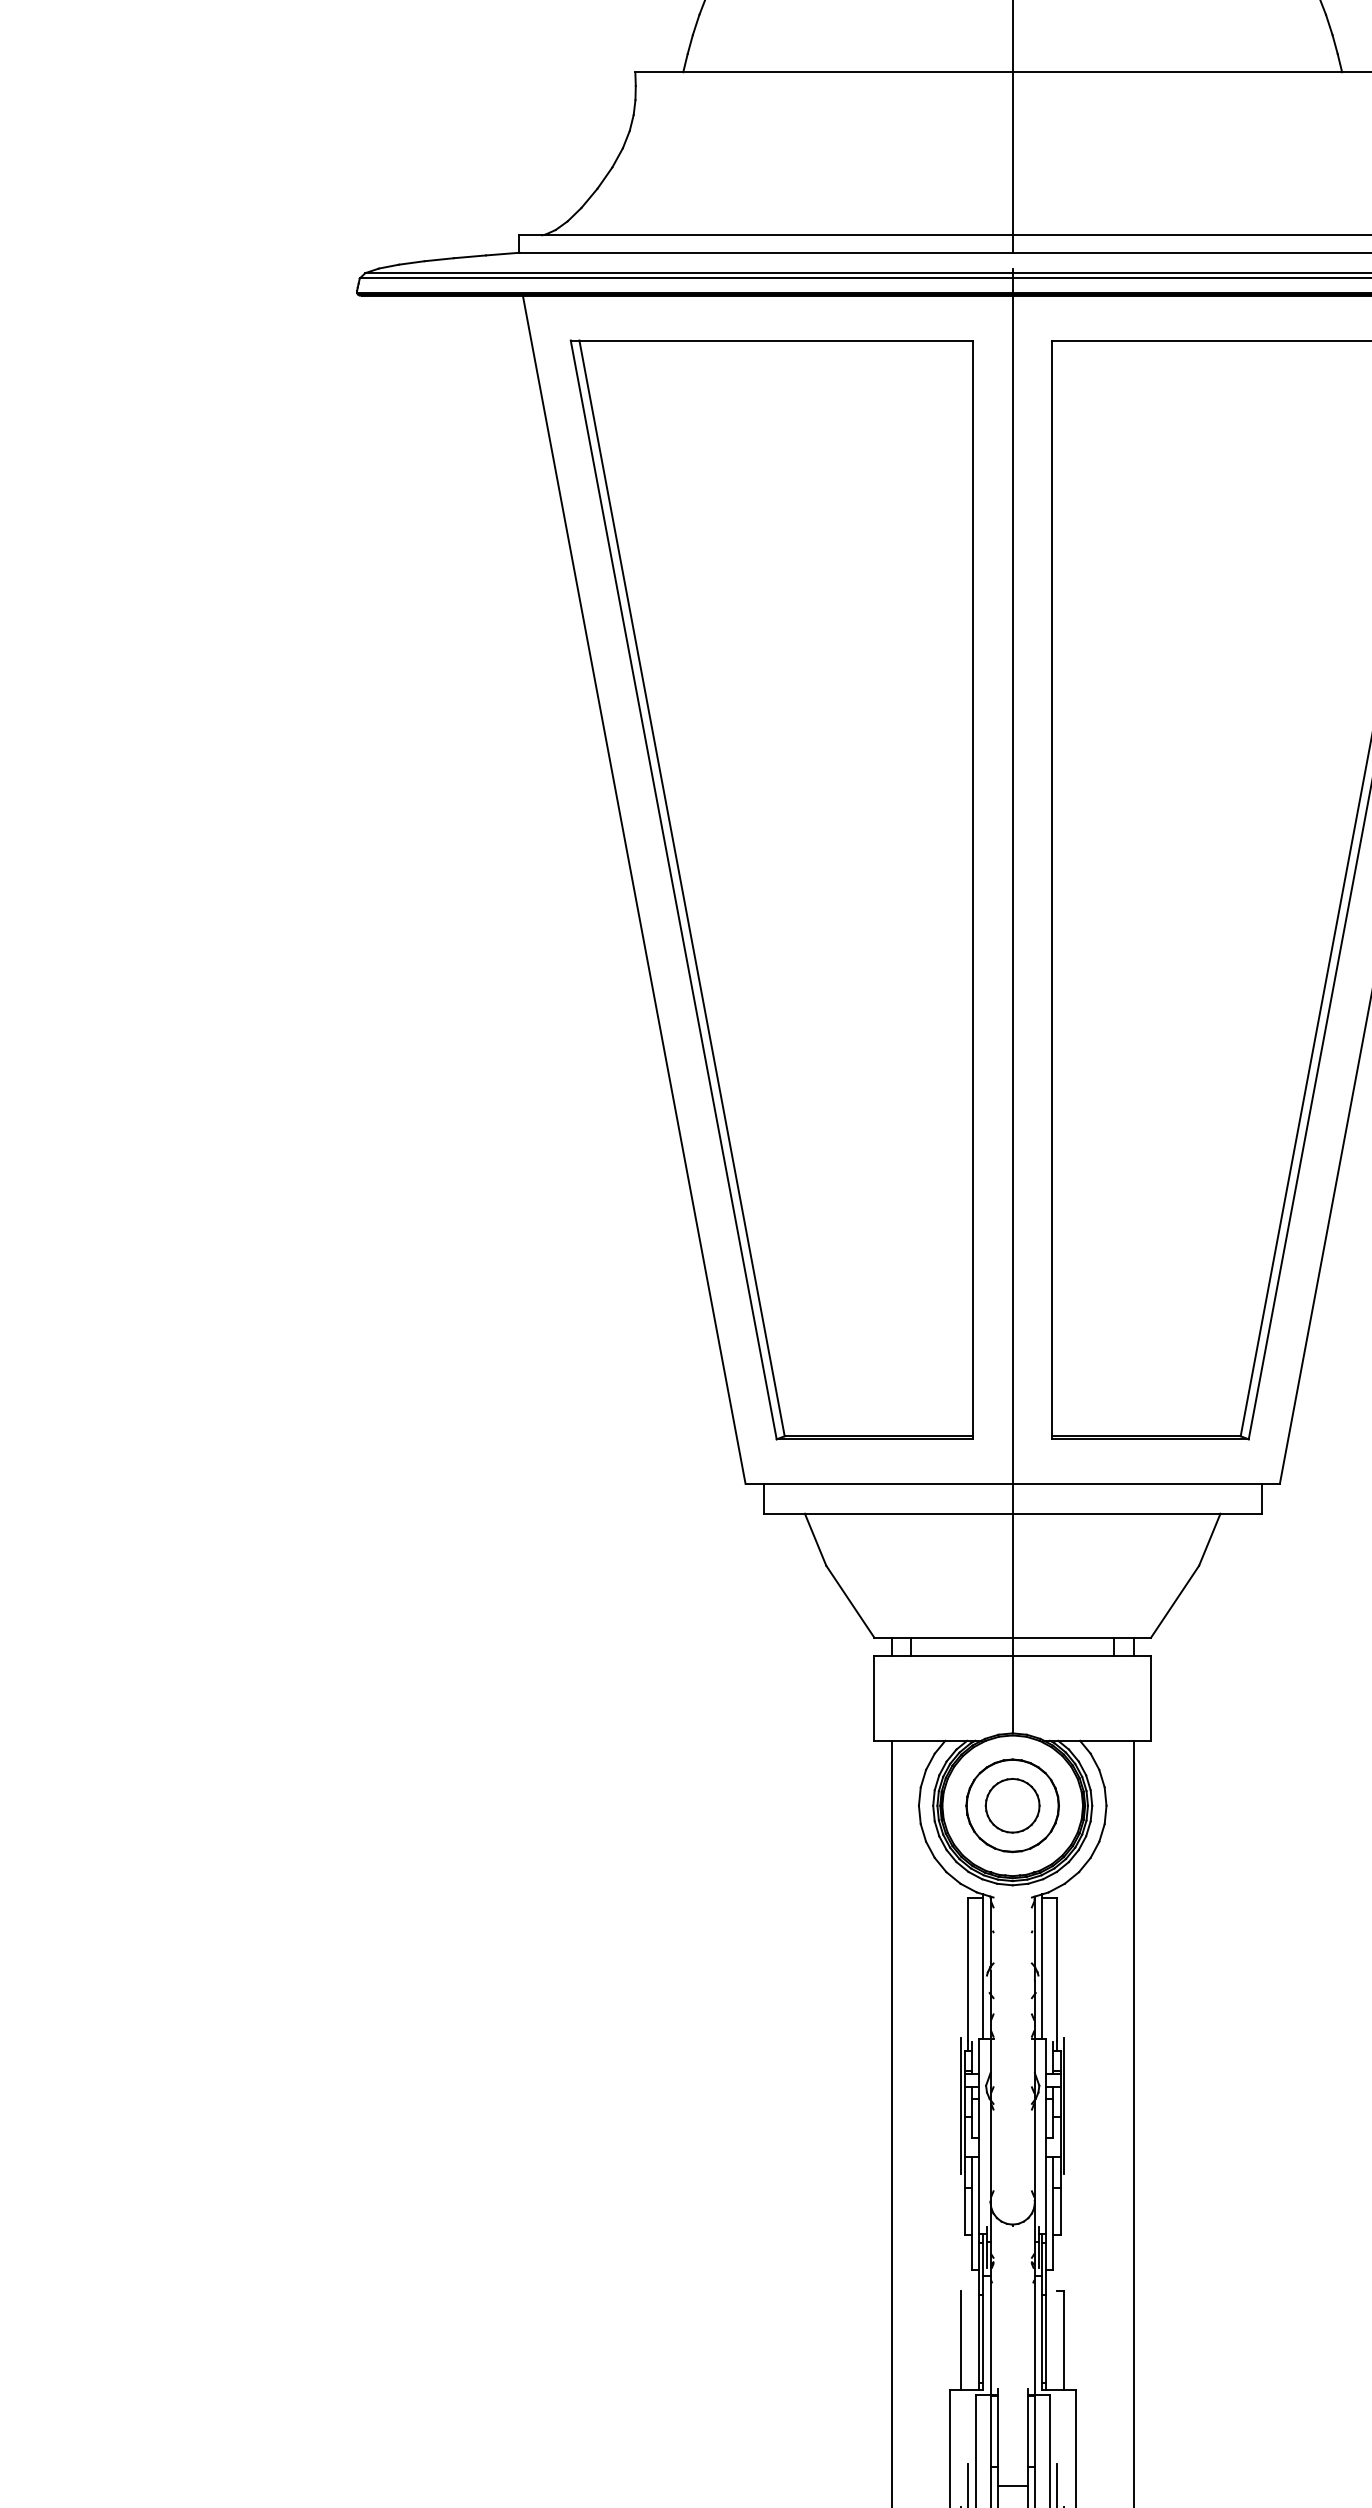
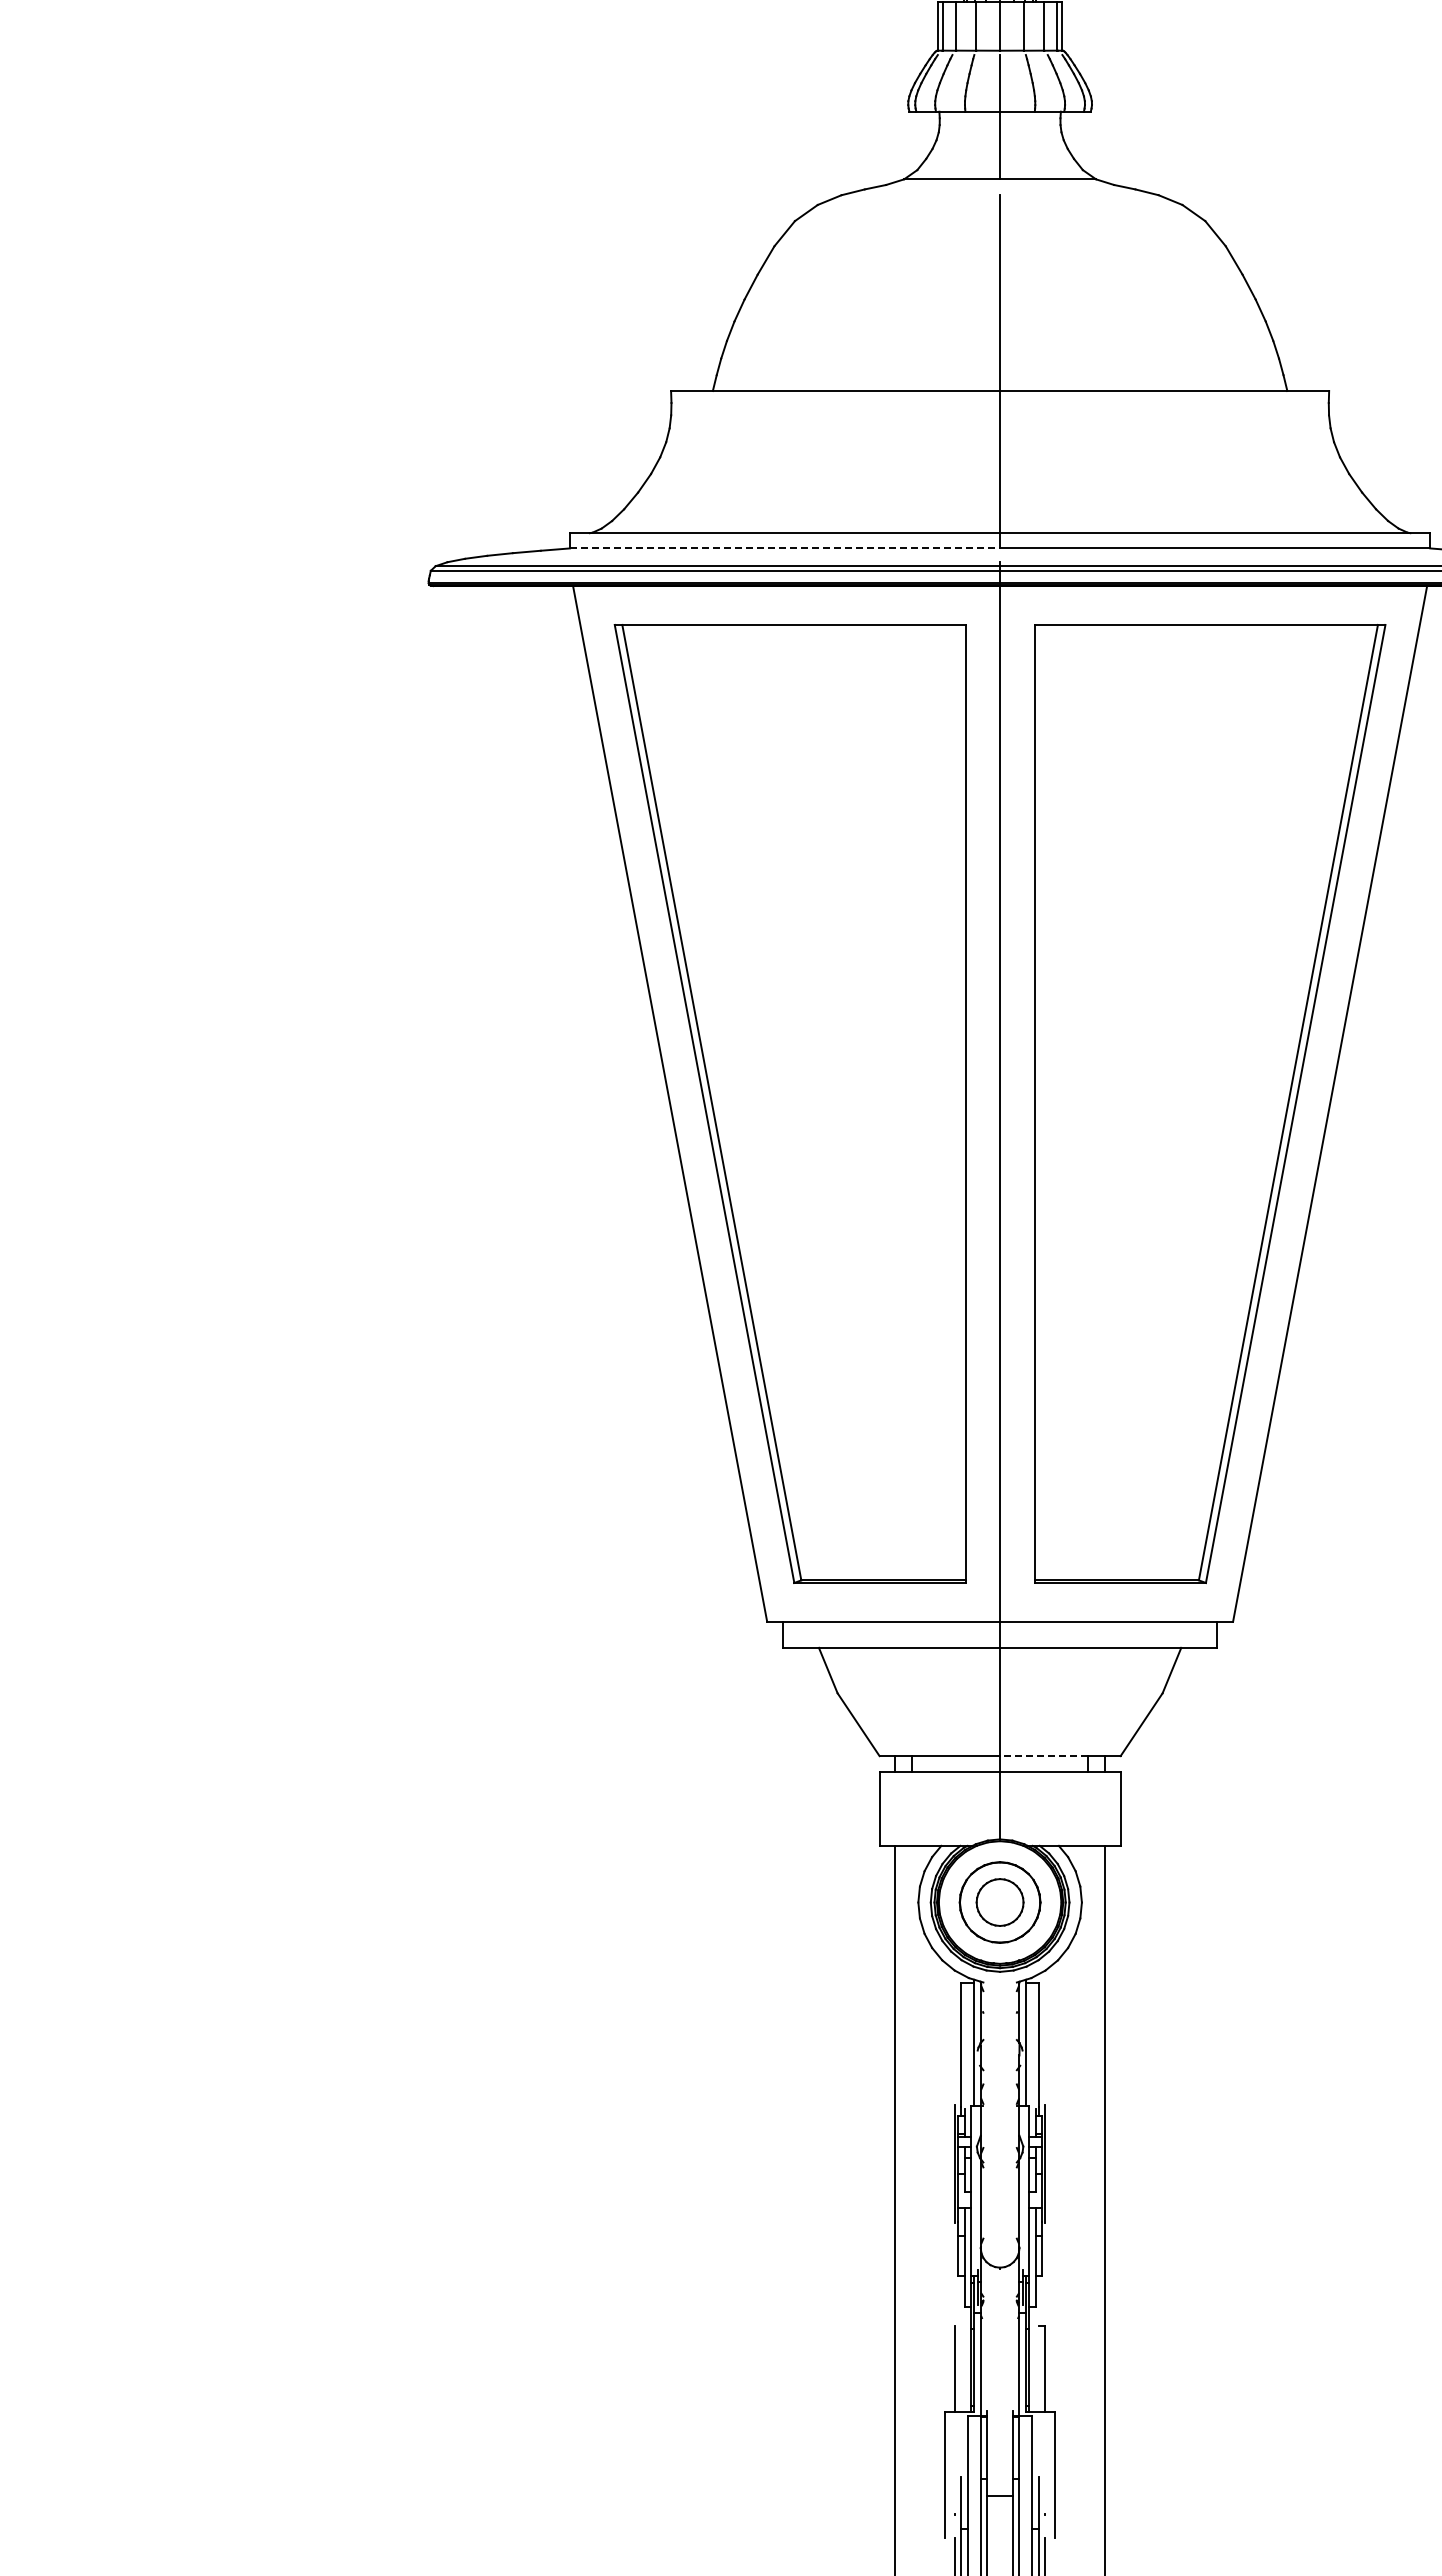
line: (766, 252) -> (785, 548), solid -> dashed
line: (1062, 1638) -> (1043, 1756), solid -> dashed

